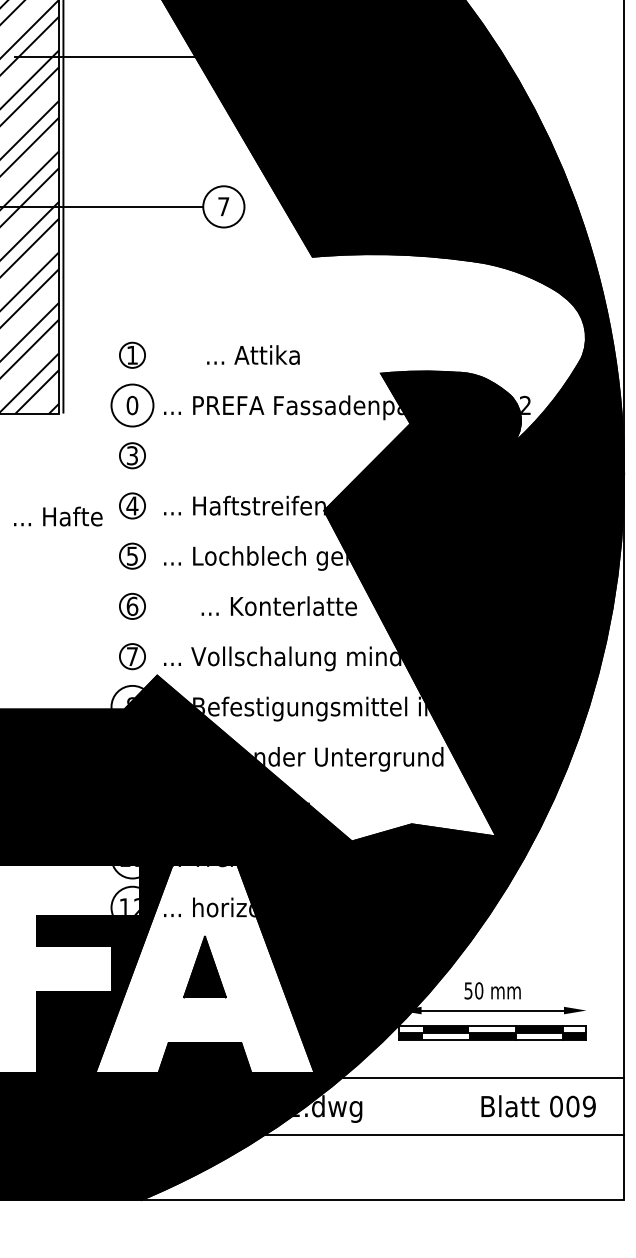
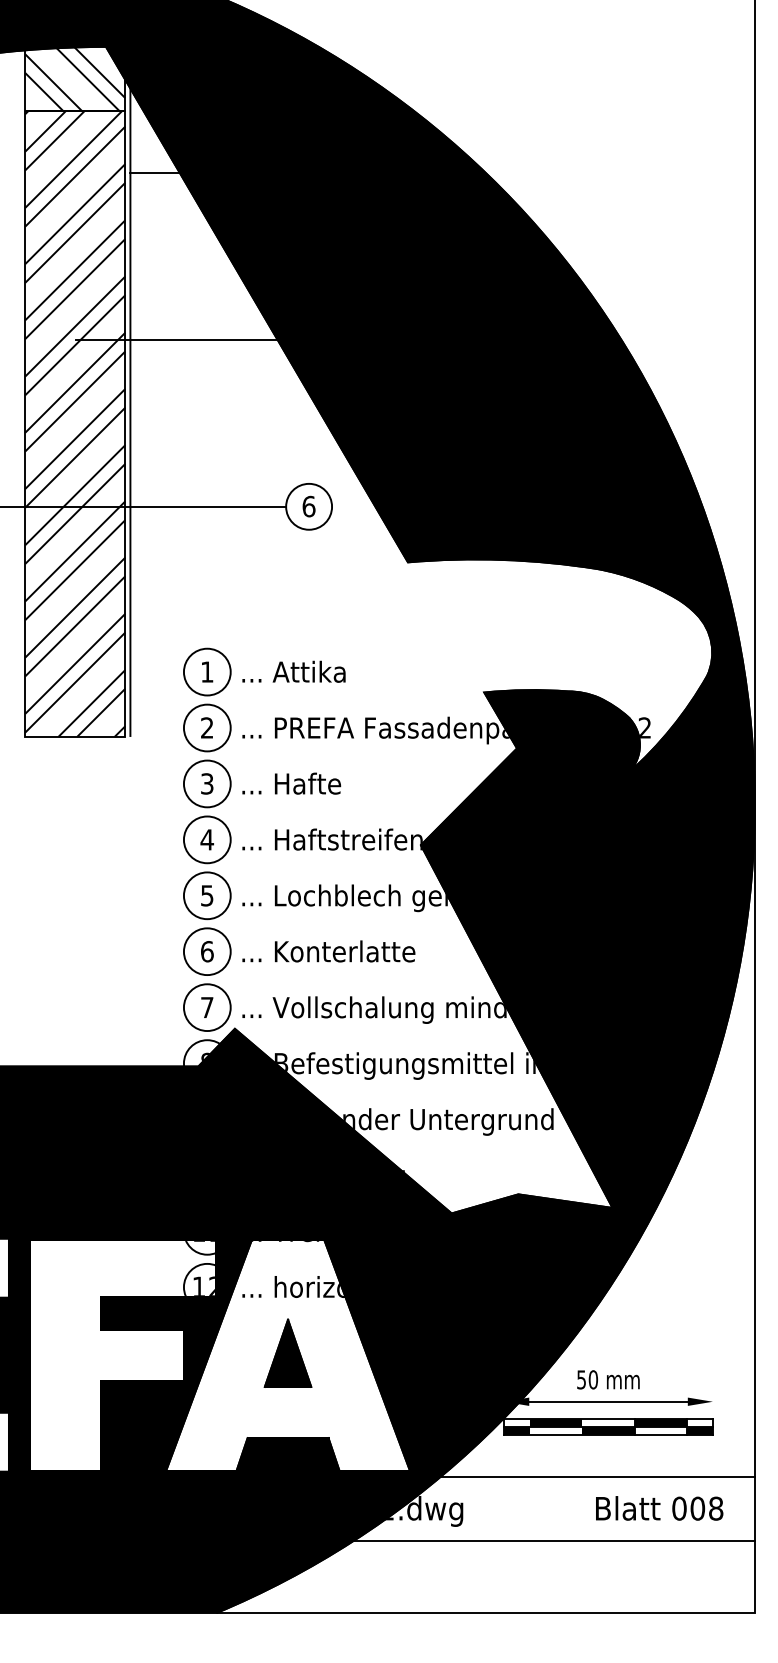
text: (223, 206) -> (308, 506), 7 -> 6
circle: (131, 354) -> (206, 671), size x1.67
text: (252, 354) -> (293, 671), moved
text: (131, 405) -> (206, 727), 0 -> 2
circle: (131, 455) -> (206, 783), size x1.67
circle: (131, 505) -> (206, 839), size x1.67
text: (58, 516) -> (291, 783), moved
circle: (131, 555) -> (206, 895), size x1.67
circle: (131, 606) -> (206, 951), size x1.67
text: (279, 606) -> (328, 951), moved
circle: (131, 656) -> (206, 1007), size x1.67
text: (588, 1106) -> (715, 1508), 009 -> 008

